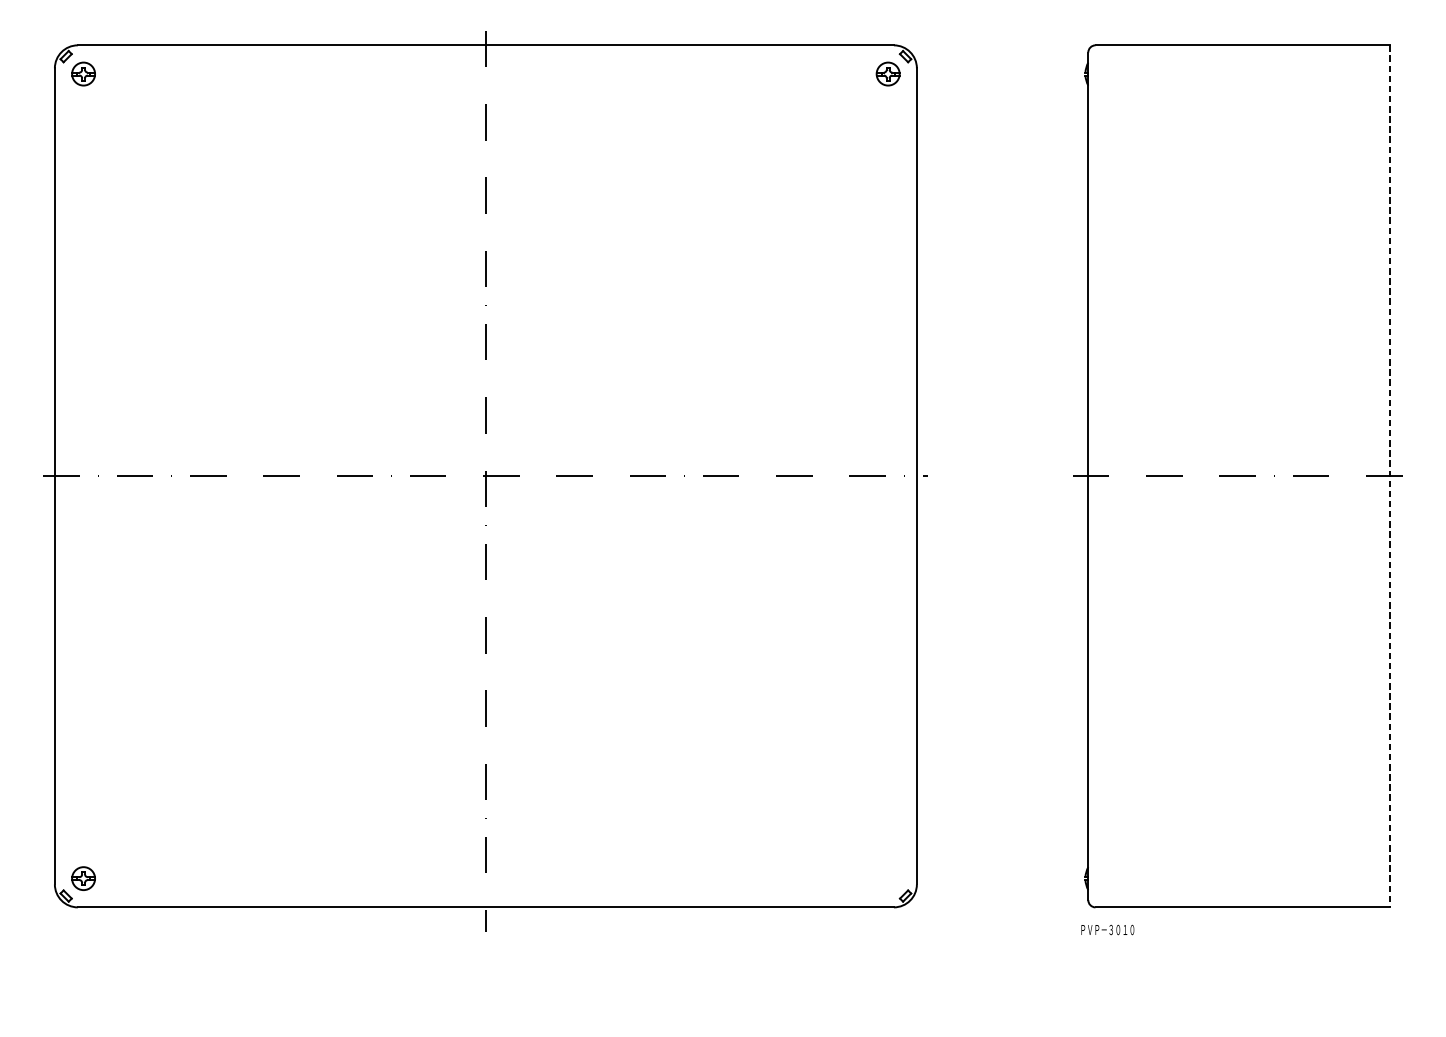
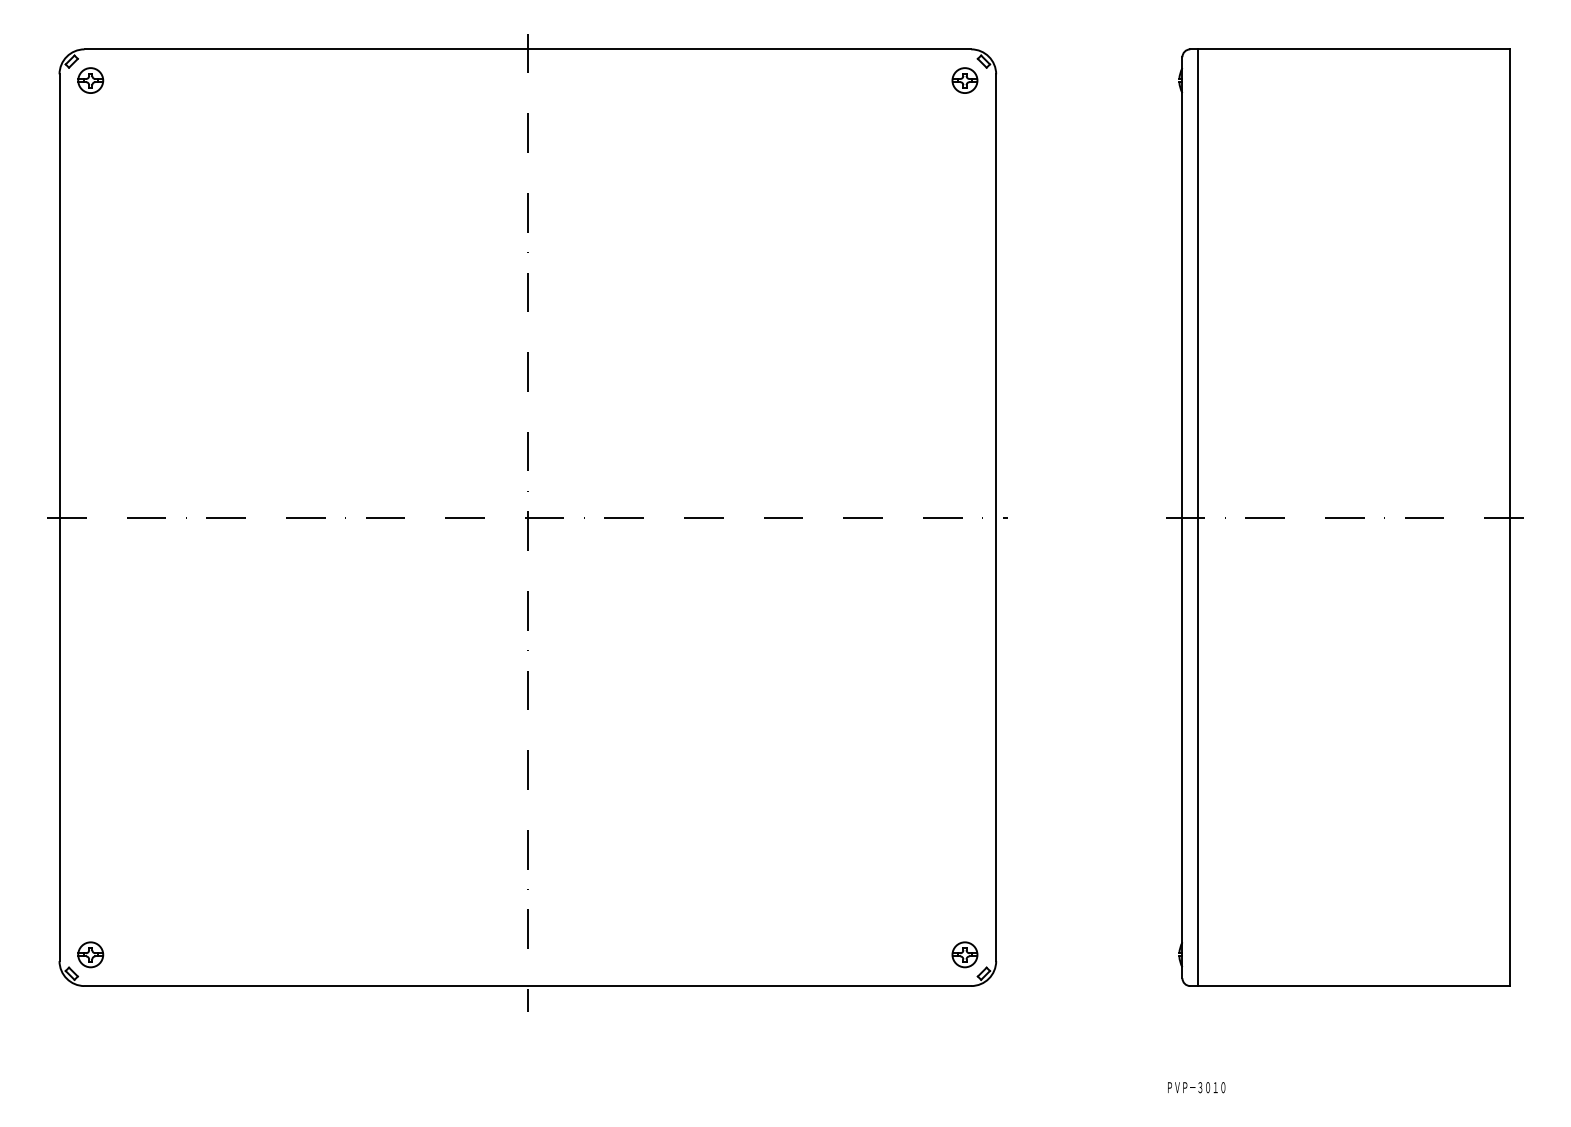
line: (1103, 476) -> (1198, 517), added
line: (1390, 477) -> (1510, 518), dashed -> solid
part: (887, 878) -> (964, 954), added
text: (1107, 929) -> (1196, 1087), moved

